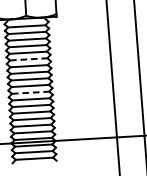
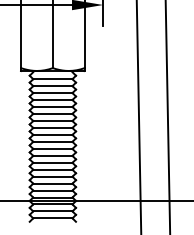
line: (28, 59) -> (52, 113), dashed -> solid
line: (30, 92) -> (52, 148), dashed -> solid

